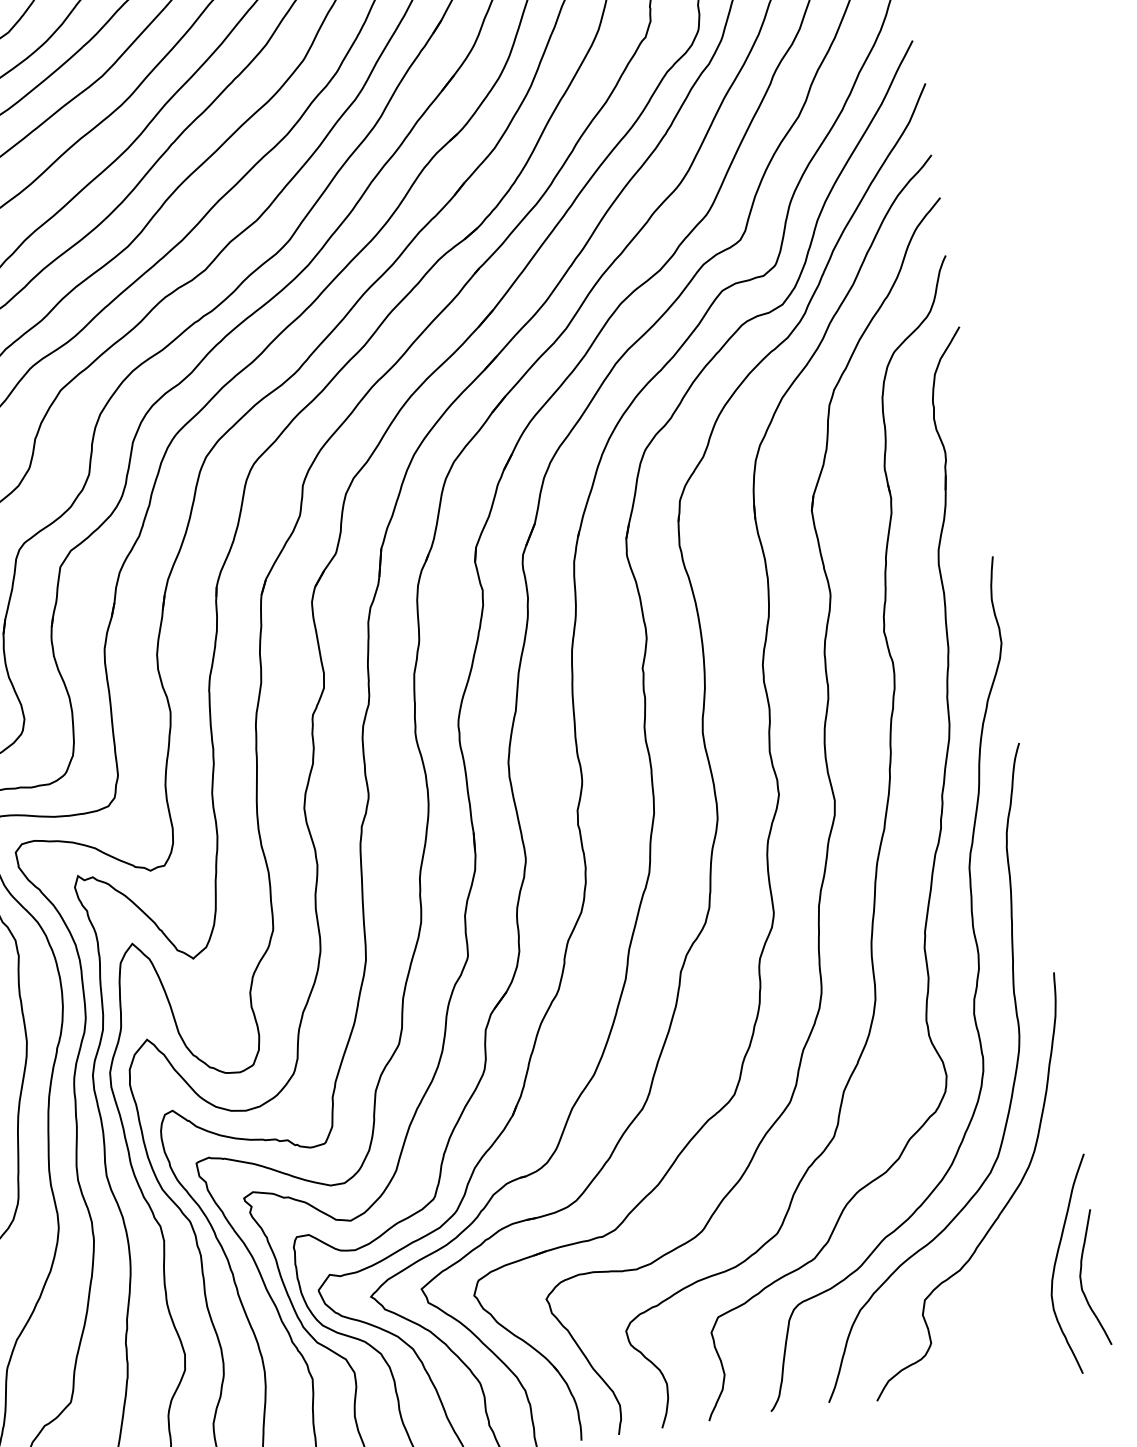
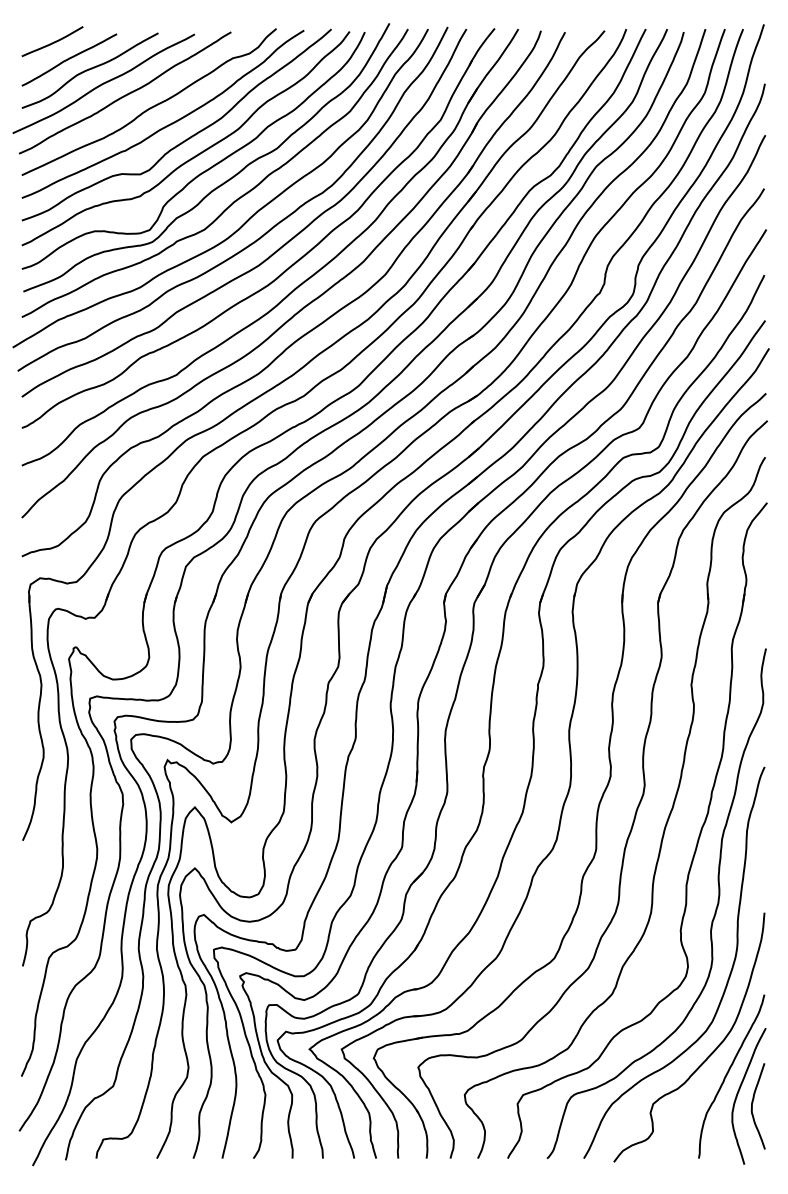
curve: (1034, 1237) -> (727, 1075), added

